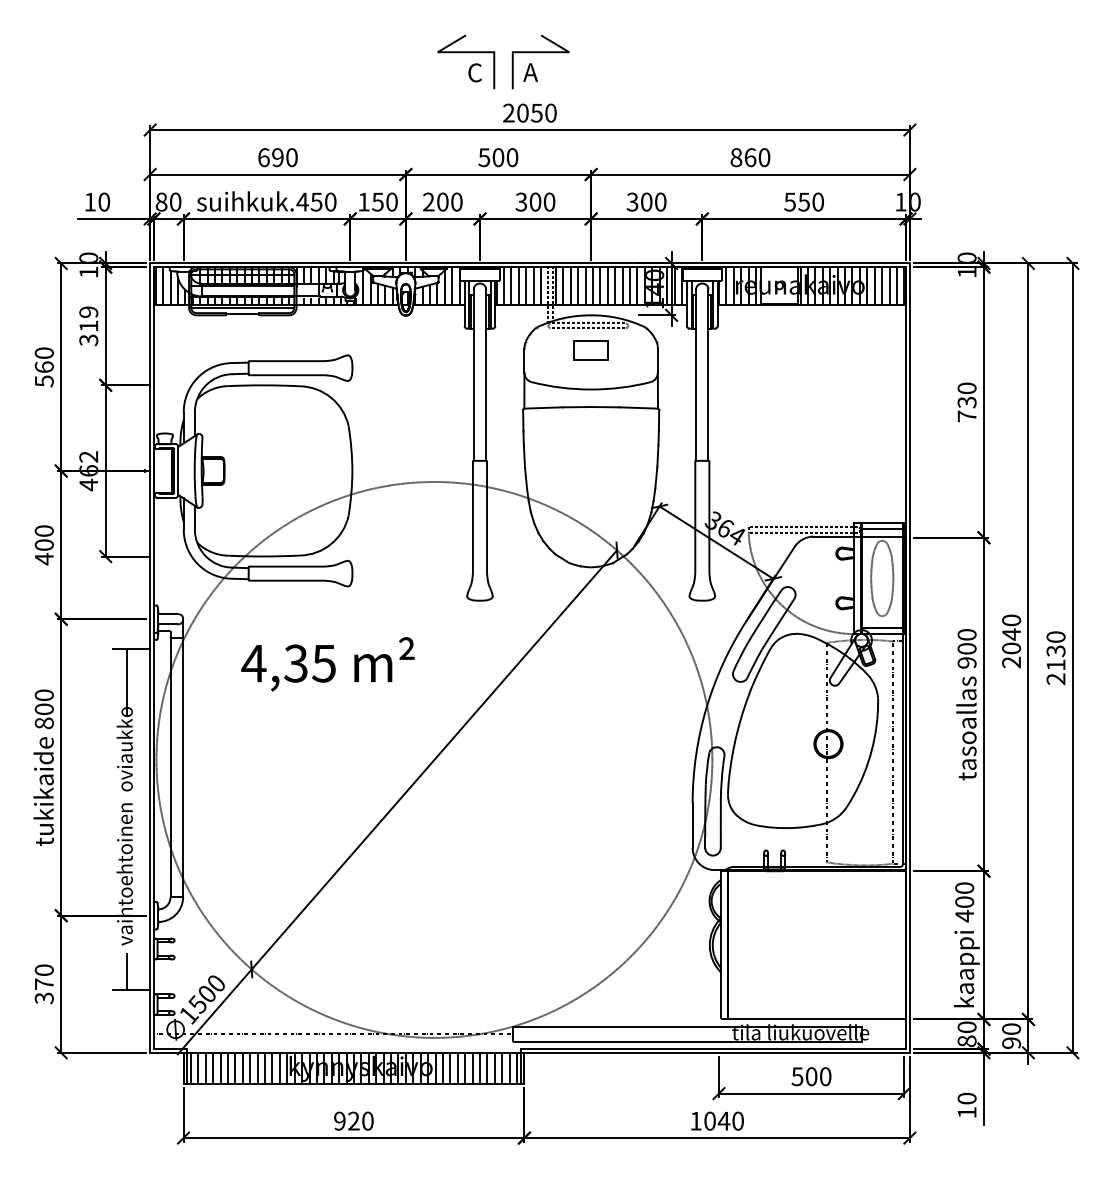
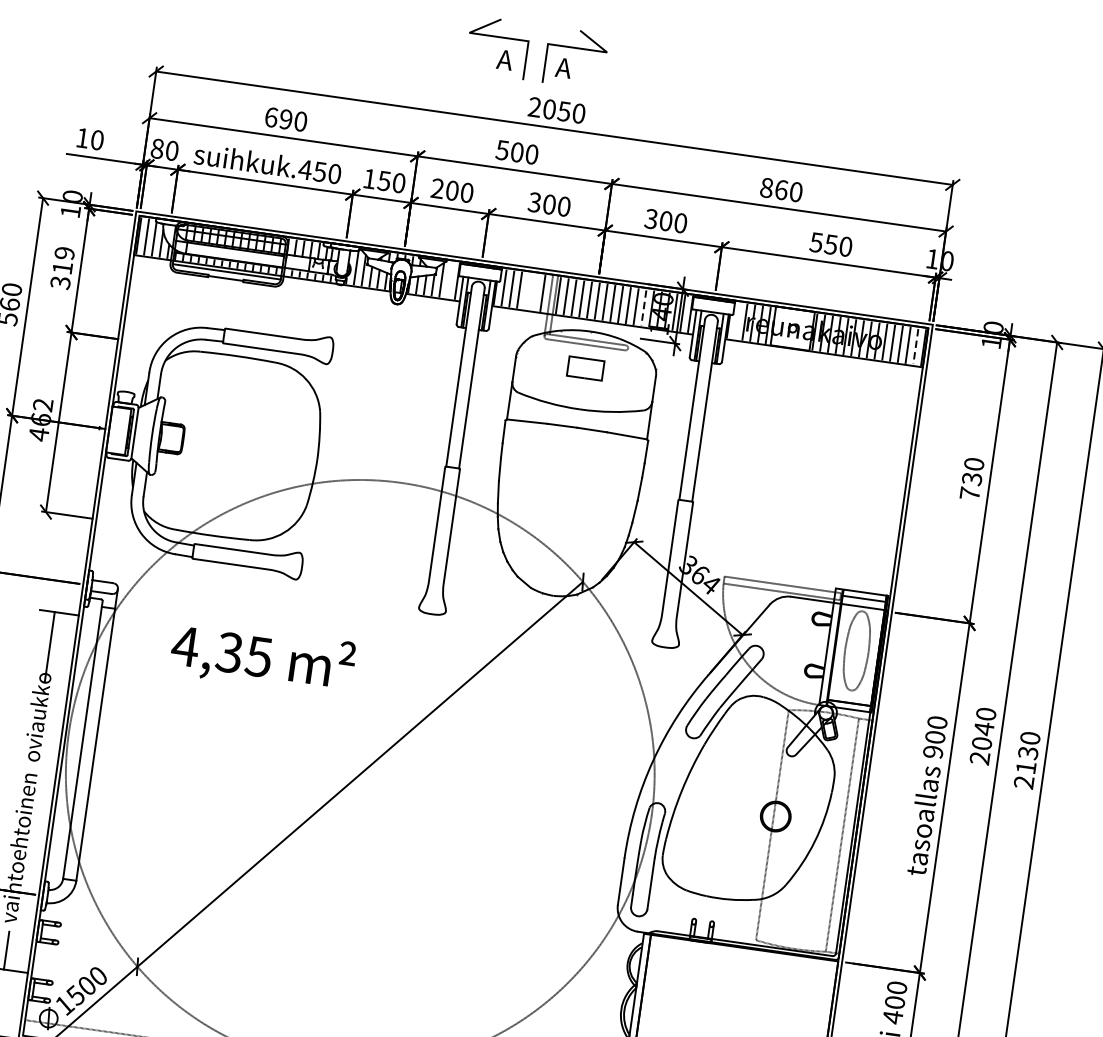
text: (474, 72) -> (504, 59), C -> A
line: (452, 285) -> (450, 279), removed
line: (526, 285) -> (527, 290), removed
line: (533, 285) -> (534, 291), removed
line: (726, 285) -> (737, 320), removed
line: (637, 286) -> (643, 308), solid -> dashed
line: (896, 286) -> (915, 346), solid -> dashed

